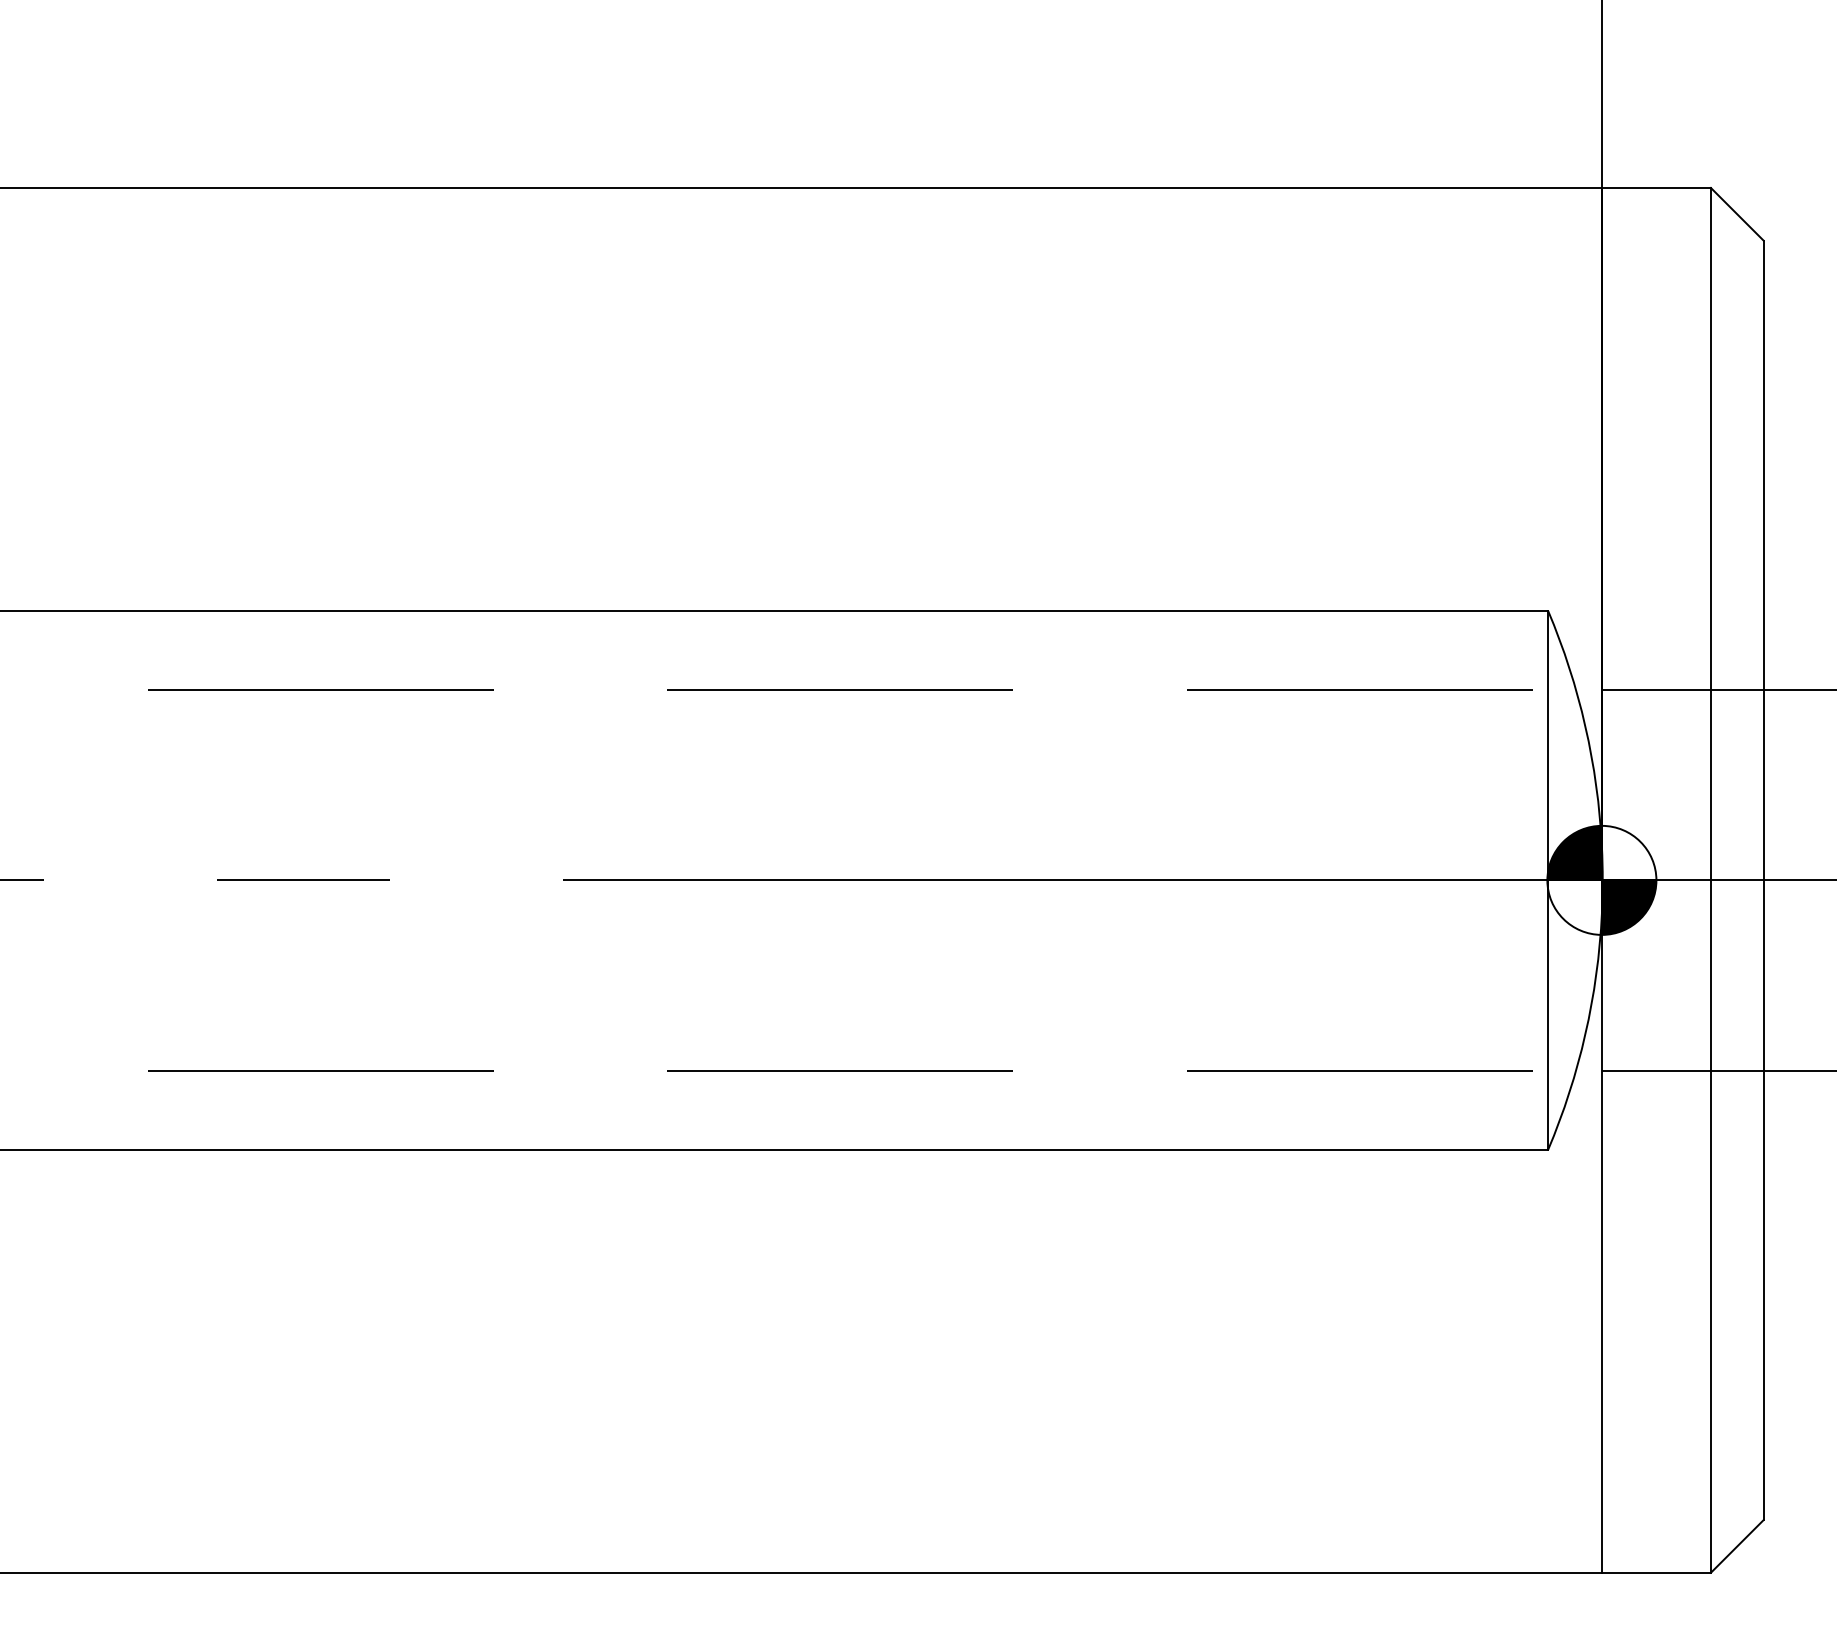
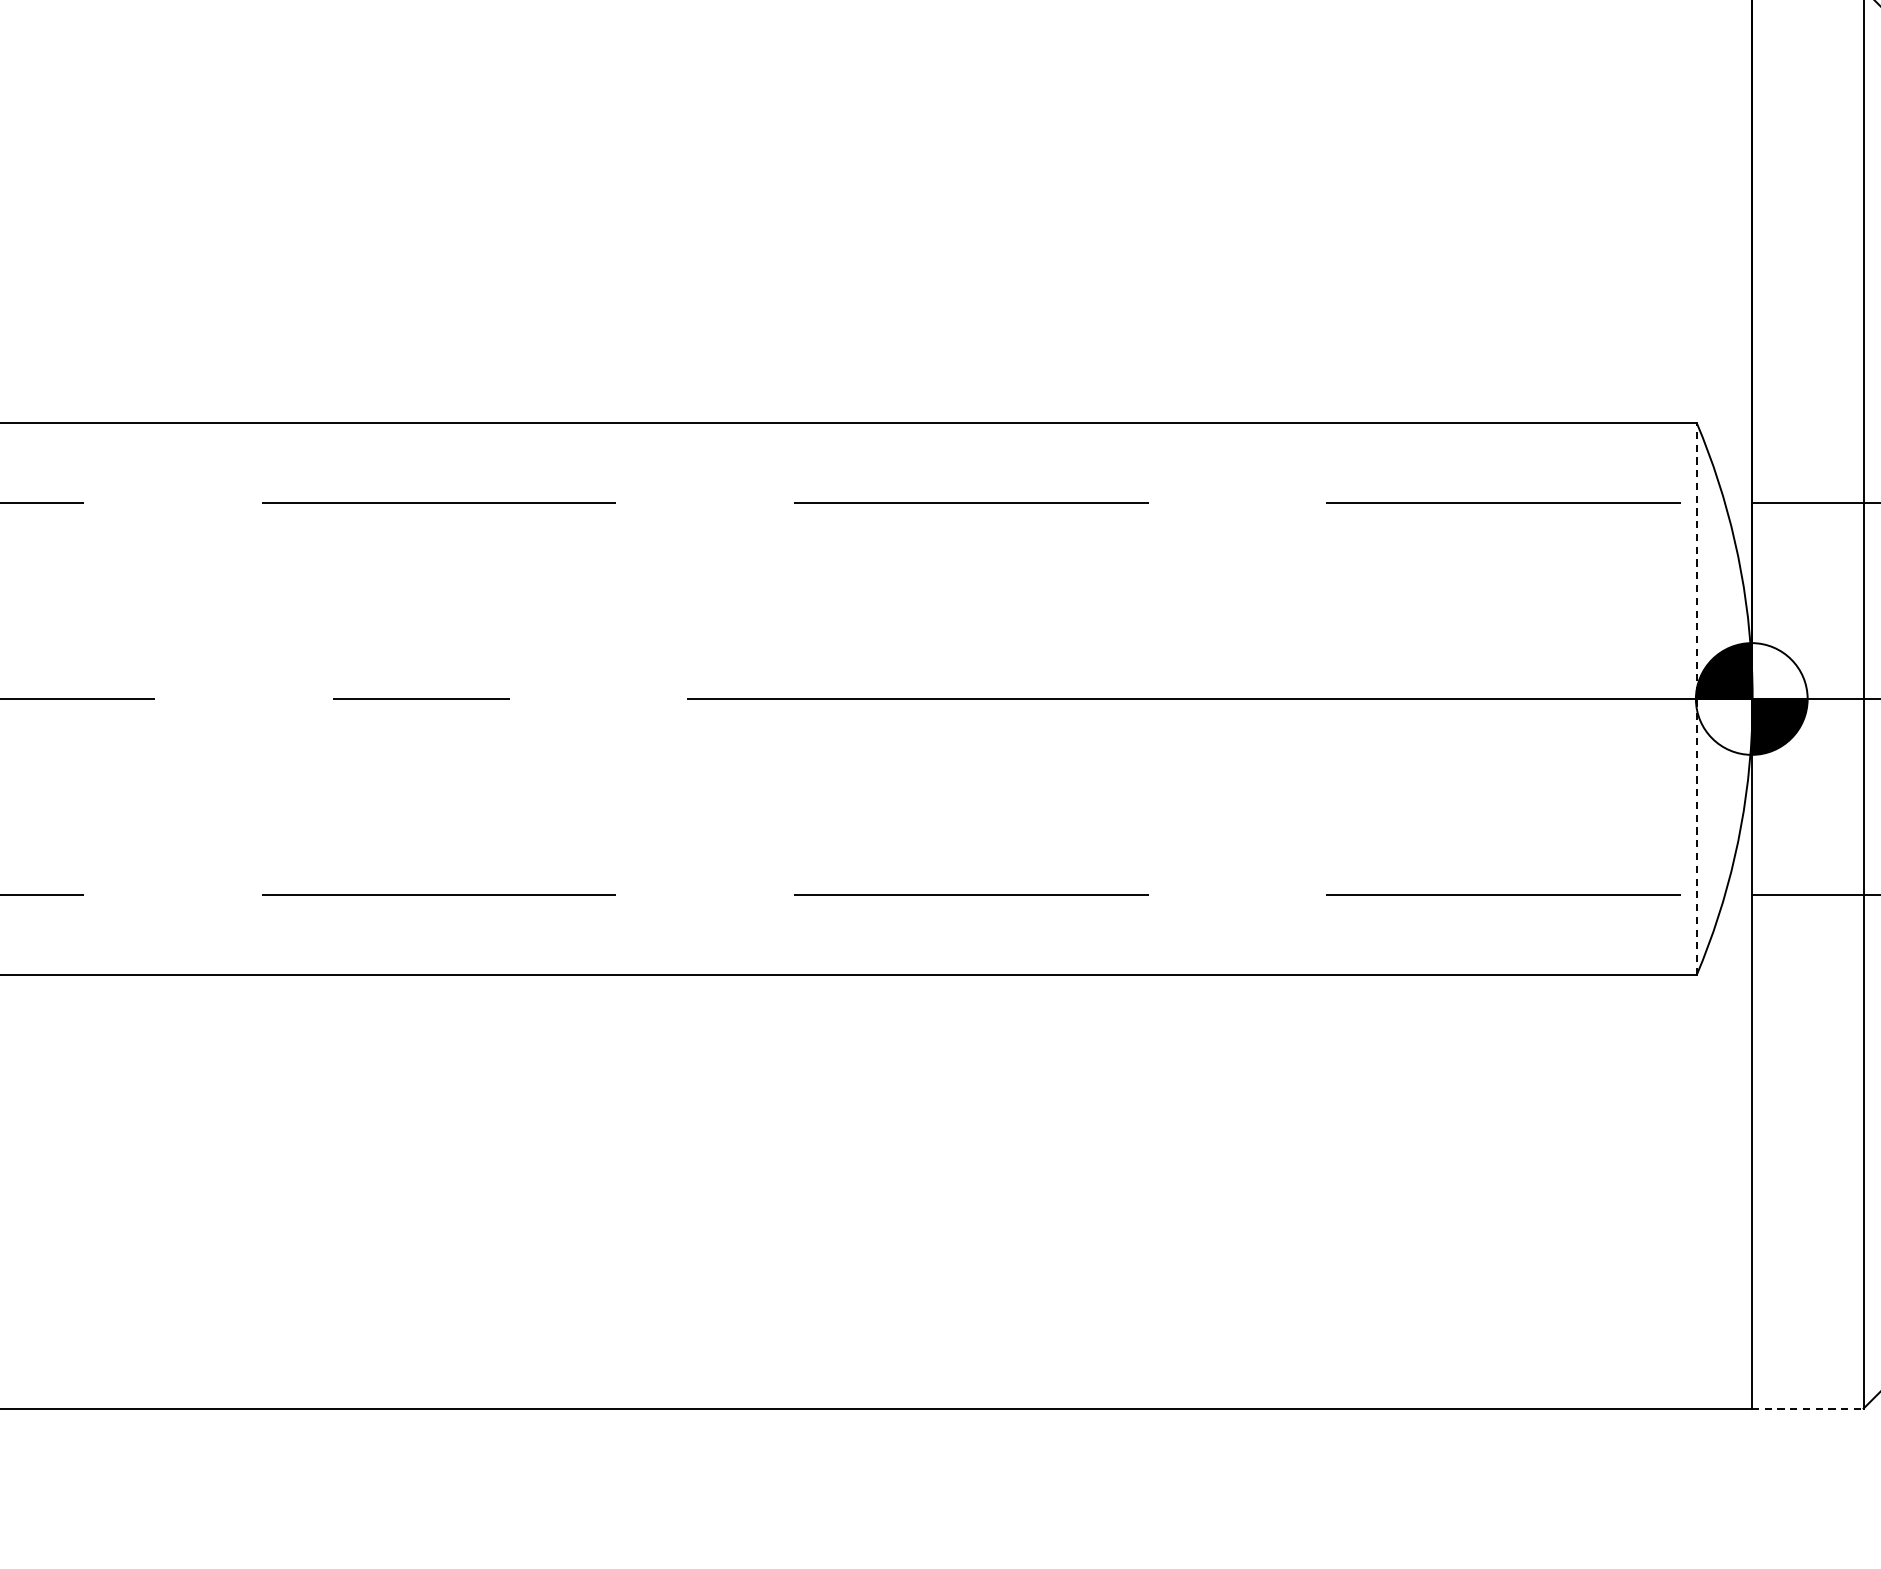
line: (1548, 879) -> (1697, 698), solid -> dashed
line: (1656, 1572) -> (1807, 1408), solid -> dashed

